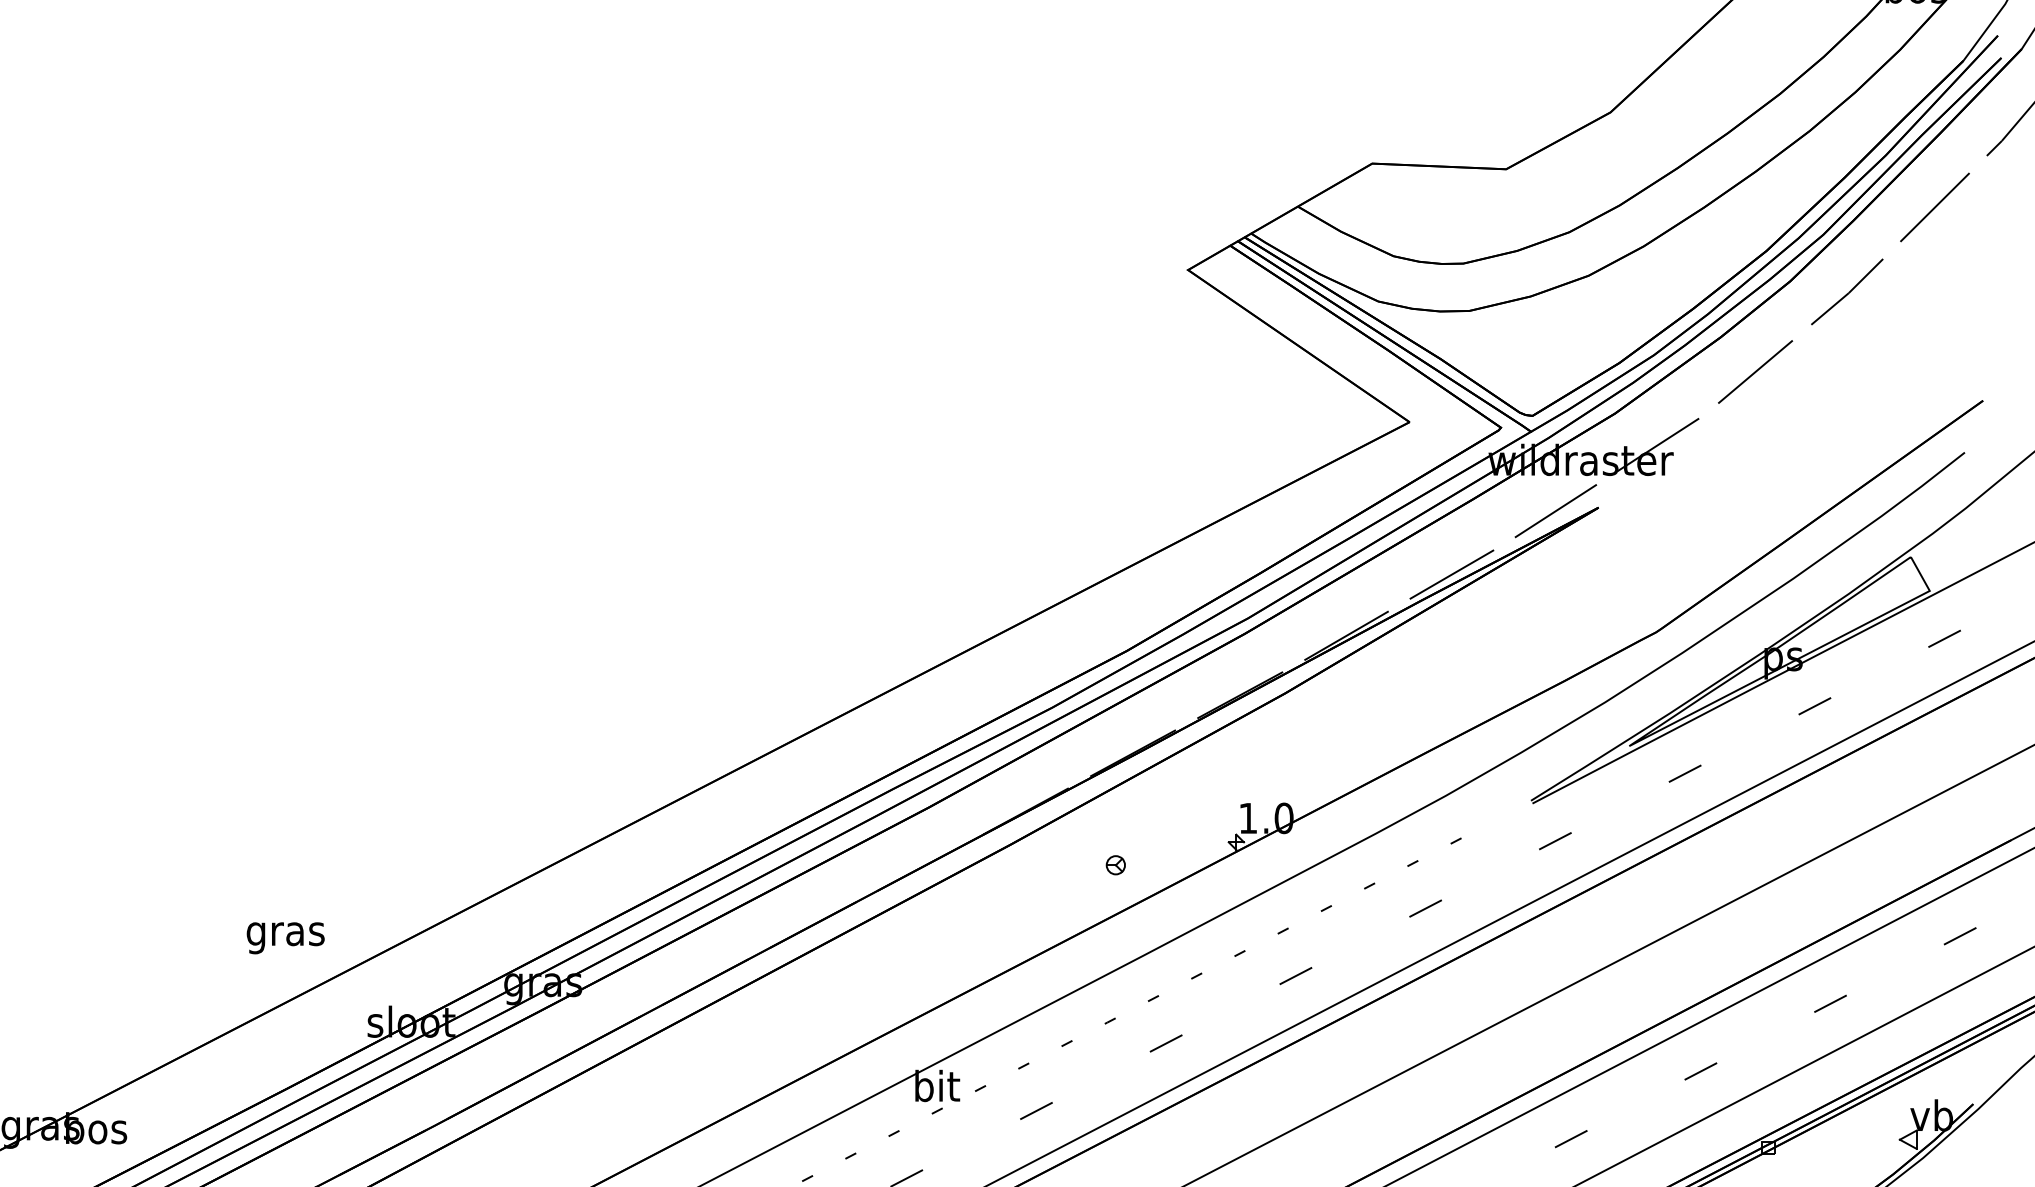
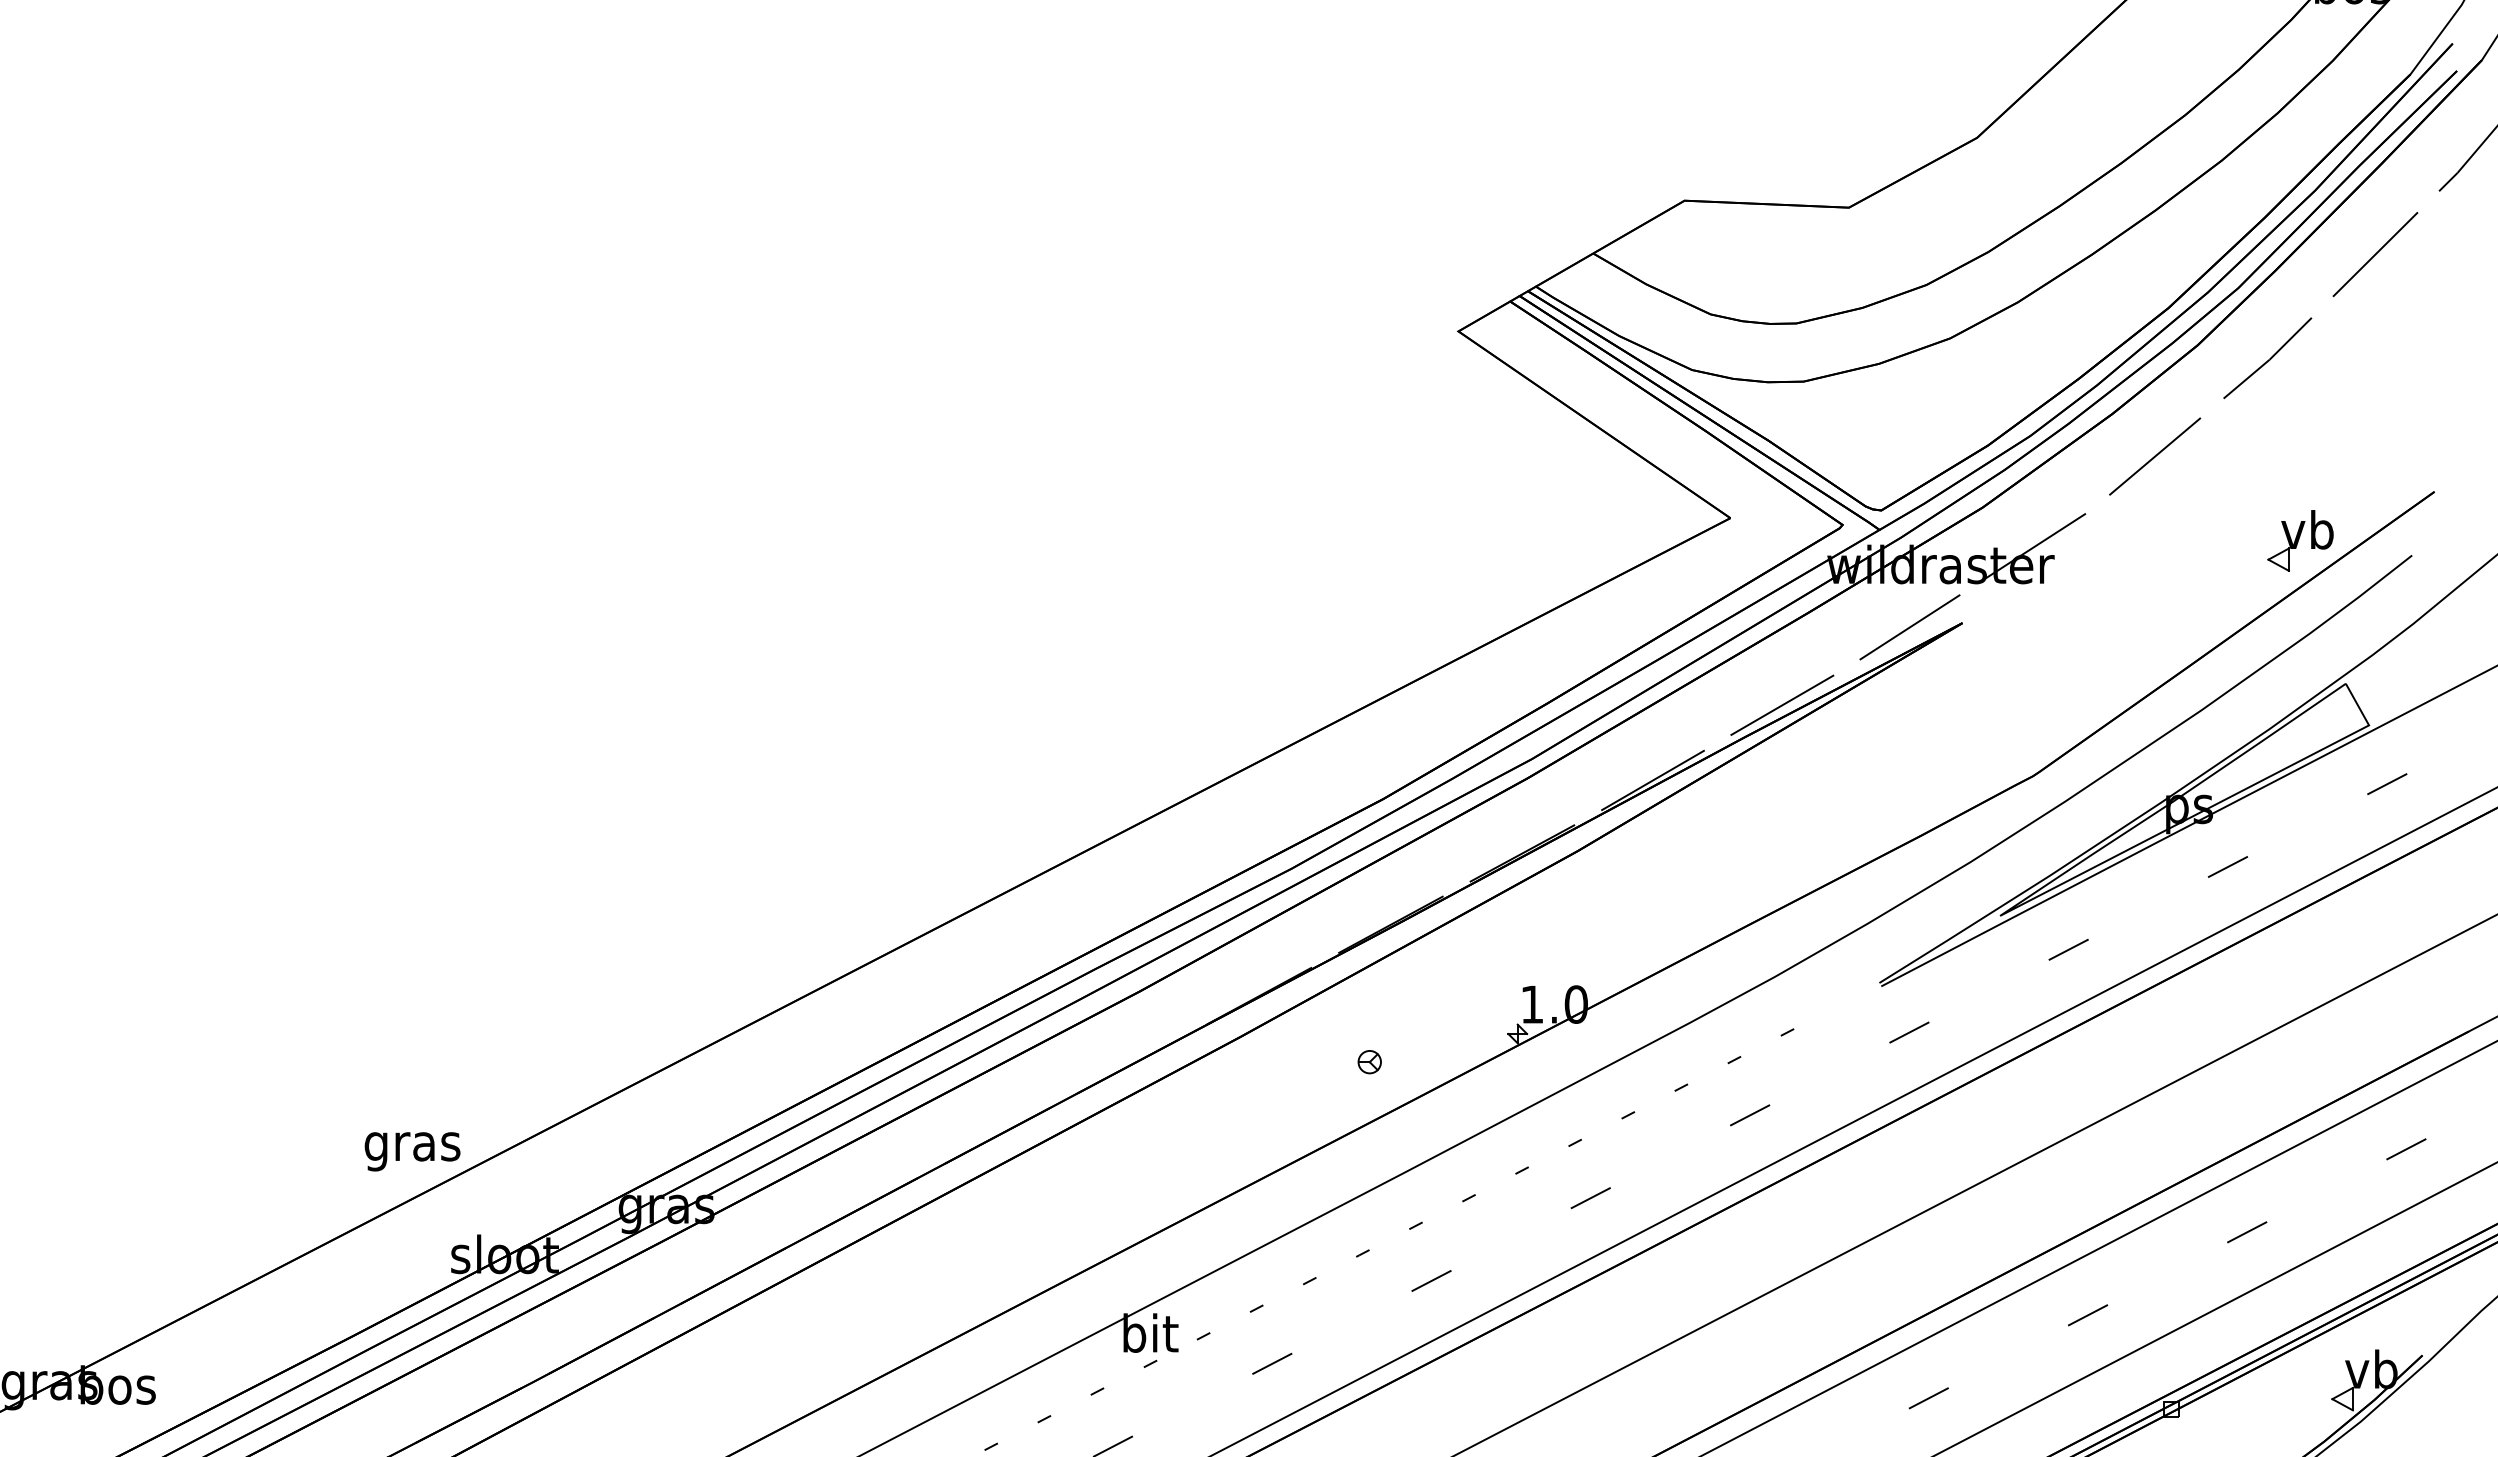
part: (1873, 440) -> (2300, 540), added
text: (285, 938) -> (412, 1151), moved

